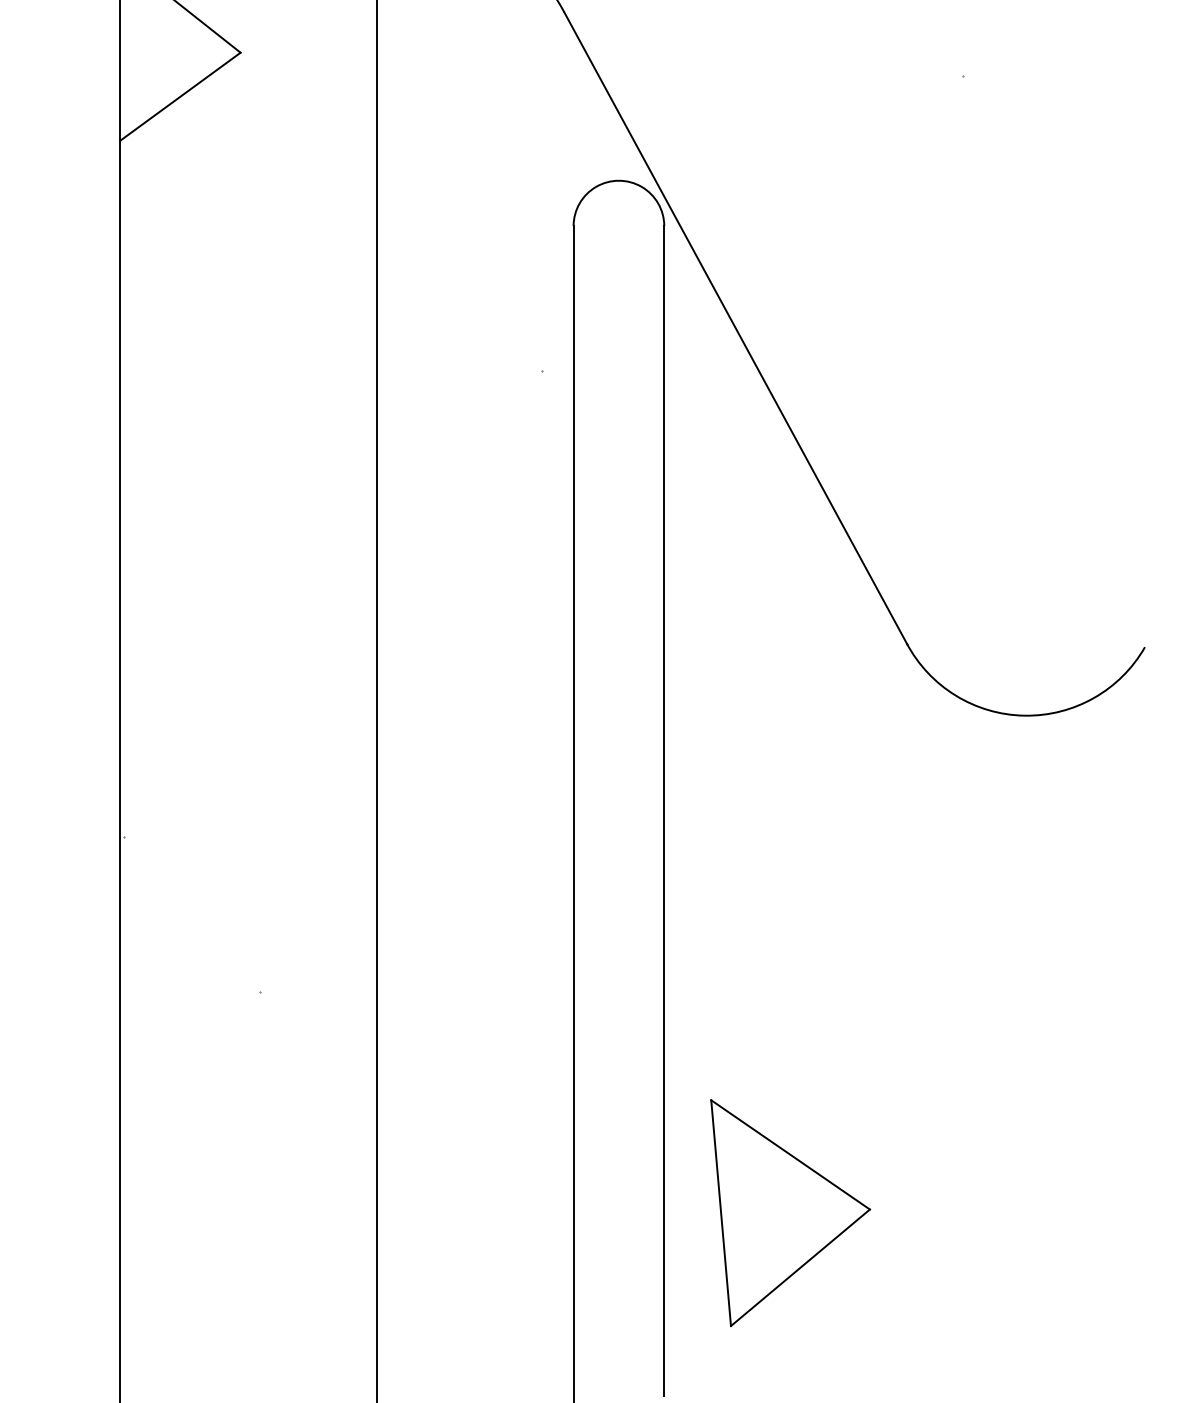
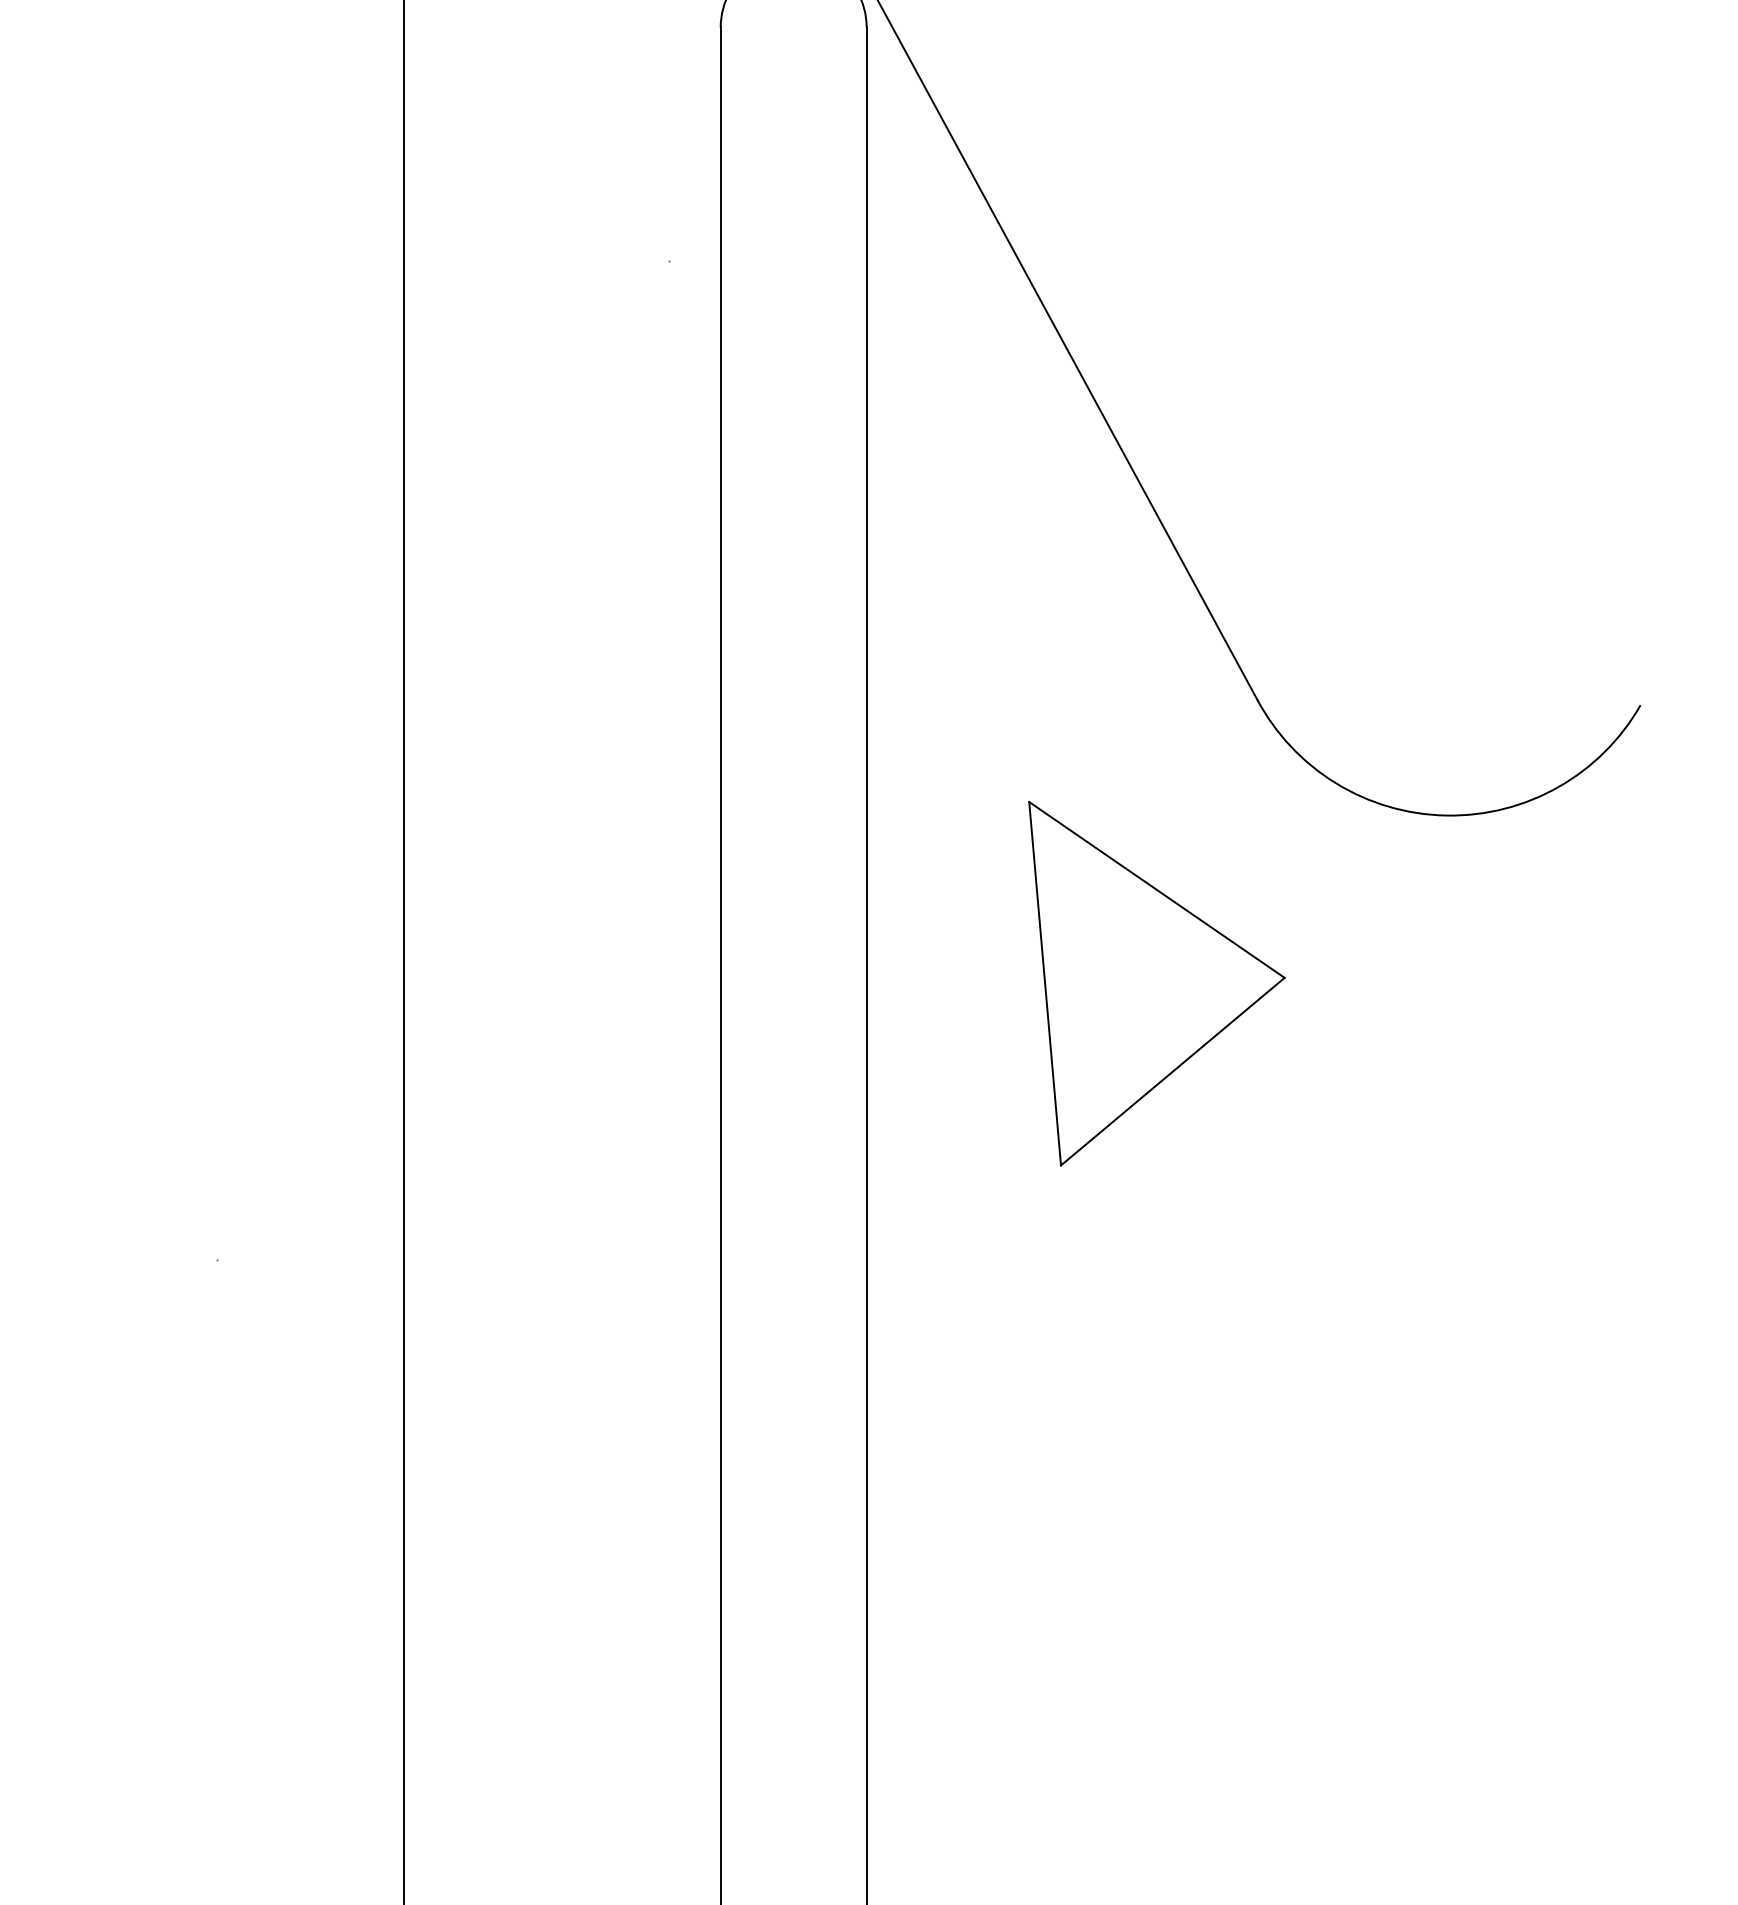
part: (790, 1213) -> (1156, 984), moved

